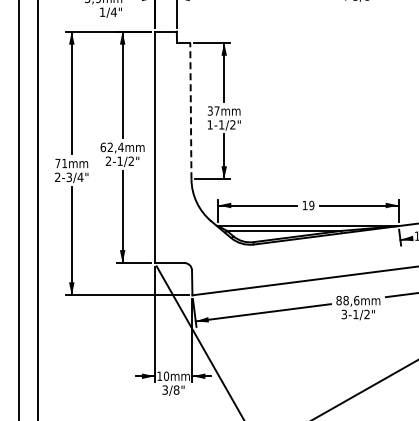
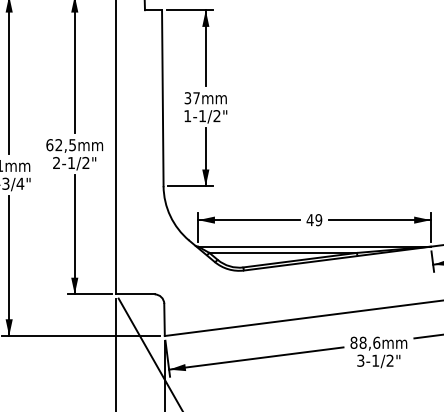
line: (190, 110) -> (162, 97), dashed -> solid
text: (120, 147) -> (72, 145), 62,4 -> 62,5
text: (304, 205) -> (309, 220), 19 -> 49

